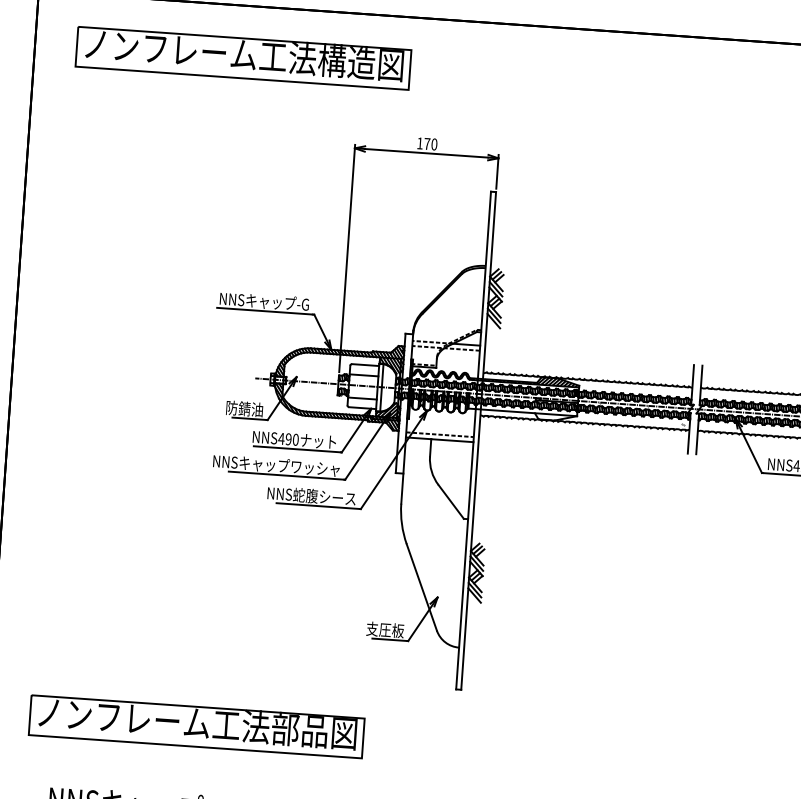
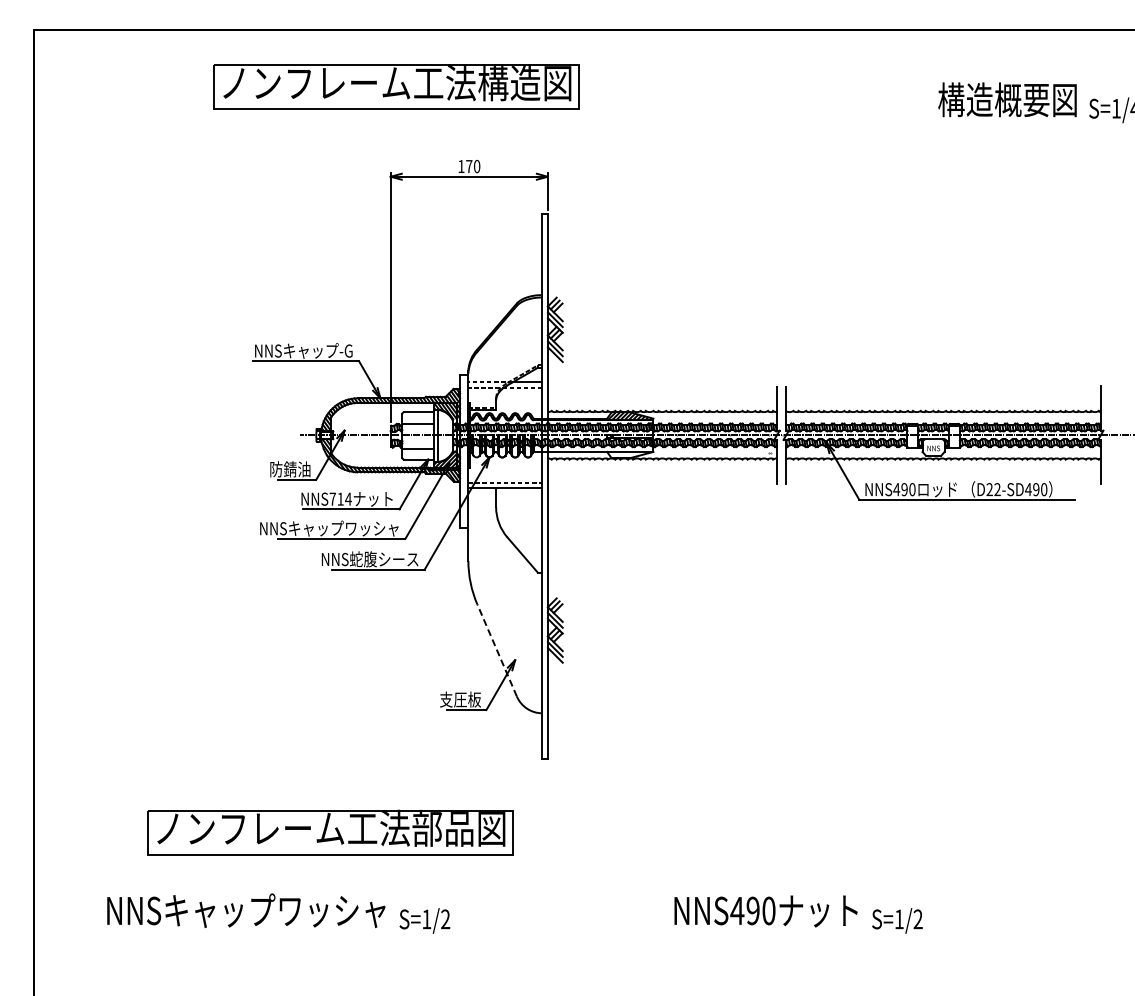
part: (243, 57) -> (396, 86), moved
text: (288, 438) -> (340, 498), NNS490 -> NNS714
line: (421, 587) -> (496, 650), solid -> dashed
part: (196, 726) -> (330, 832), moved

